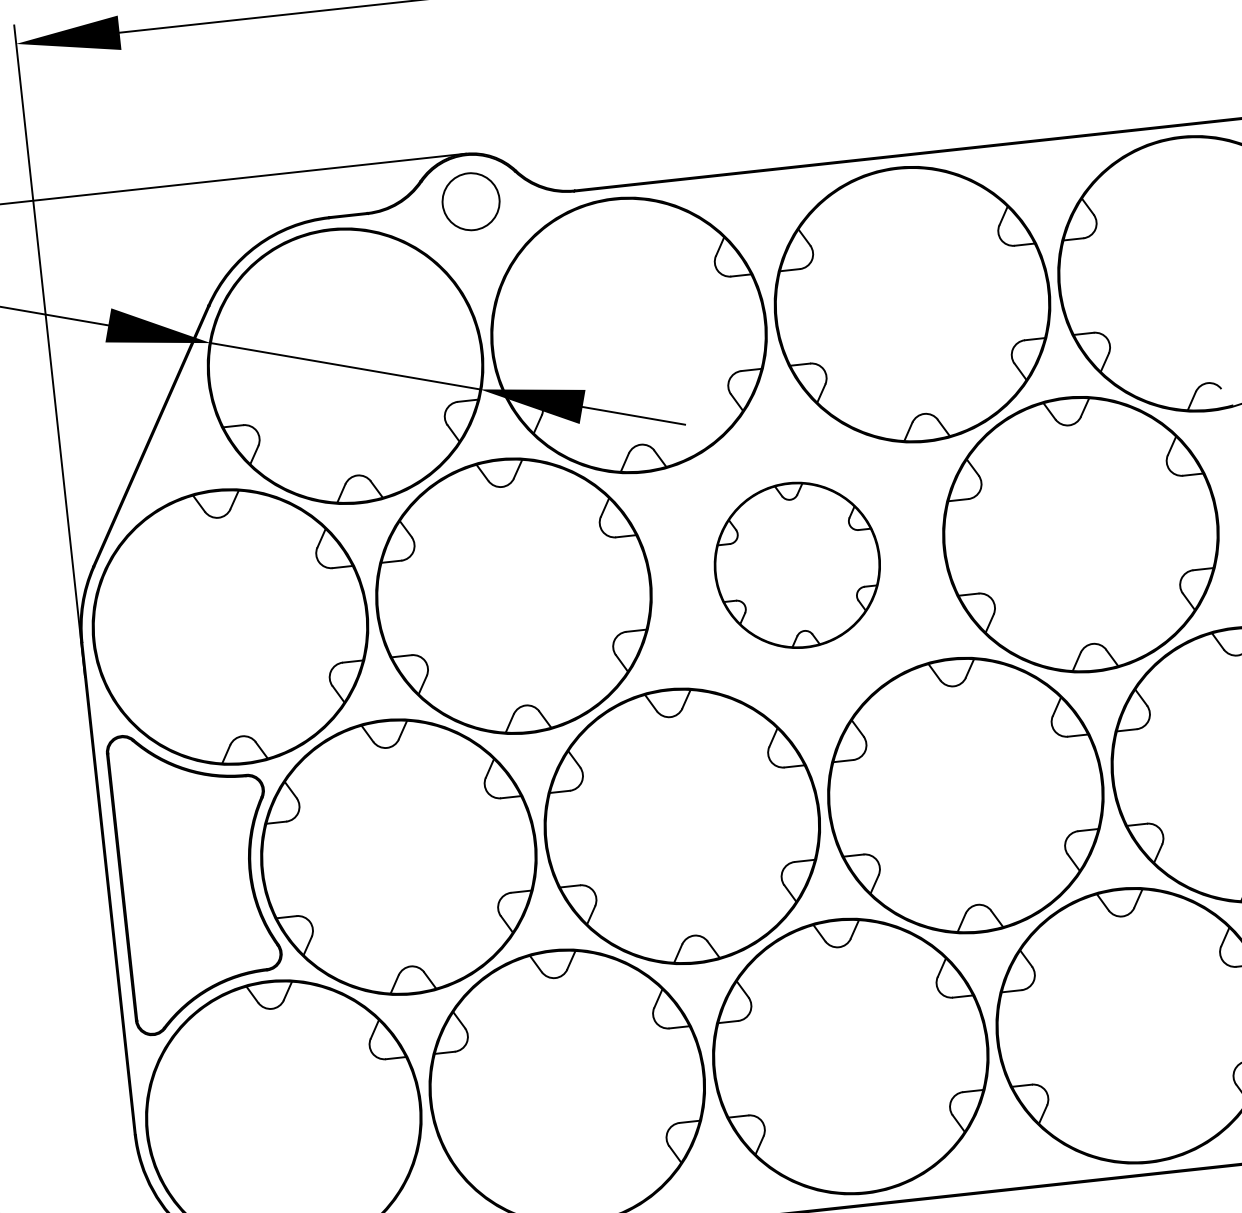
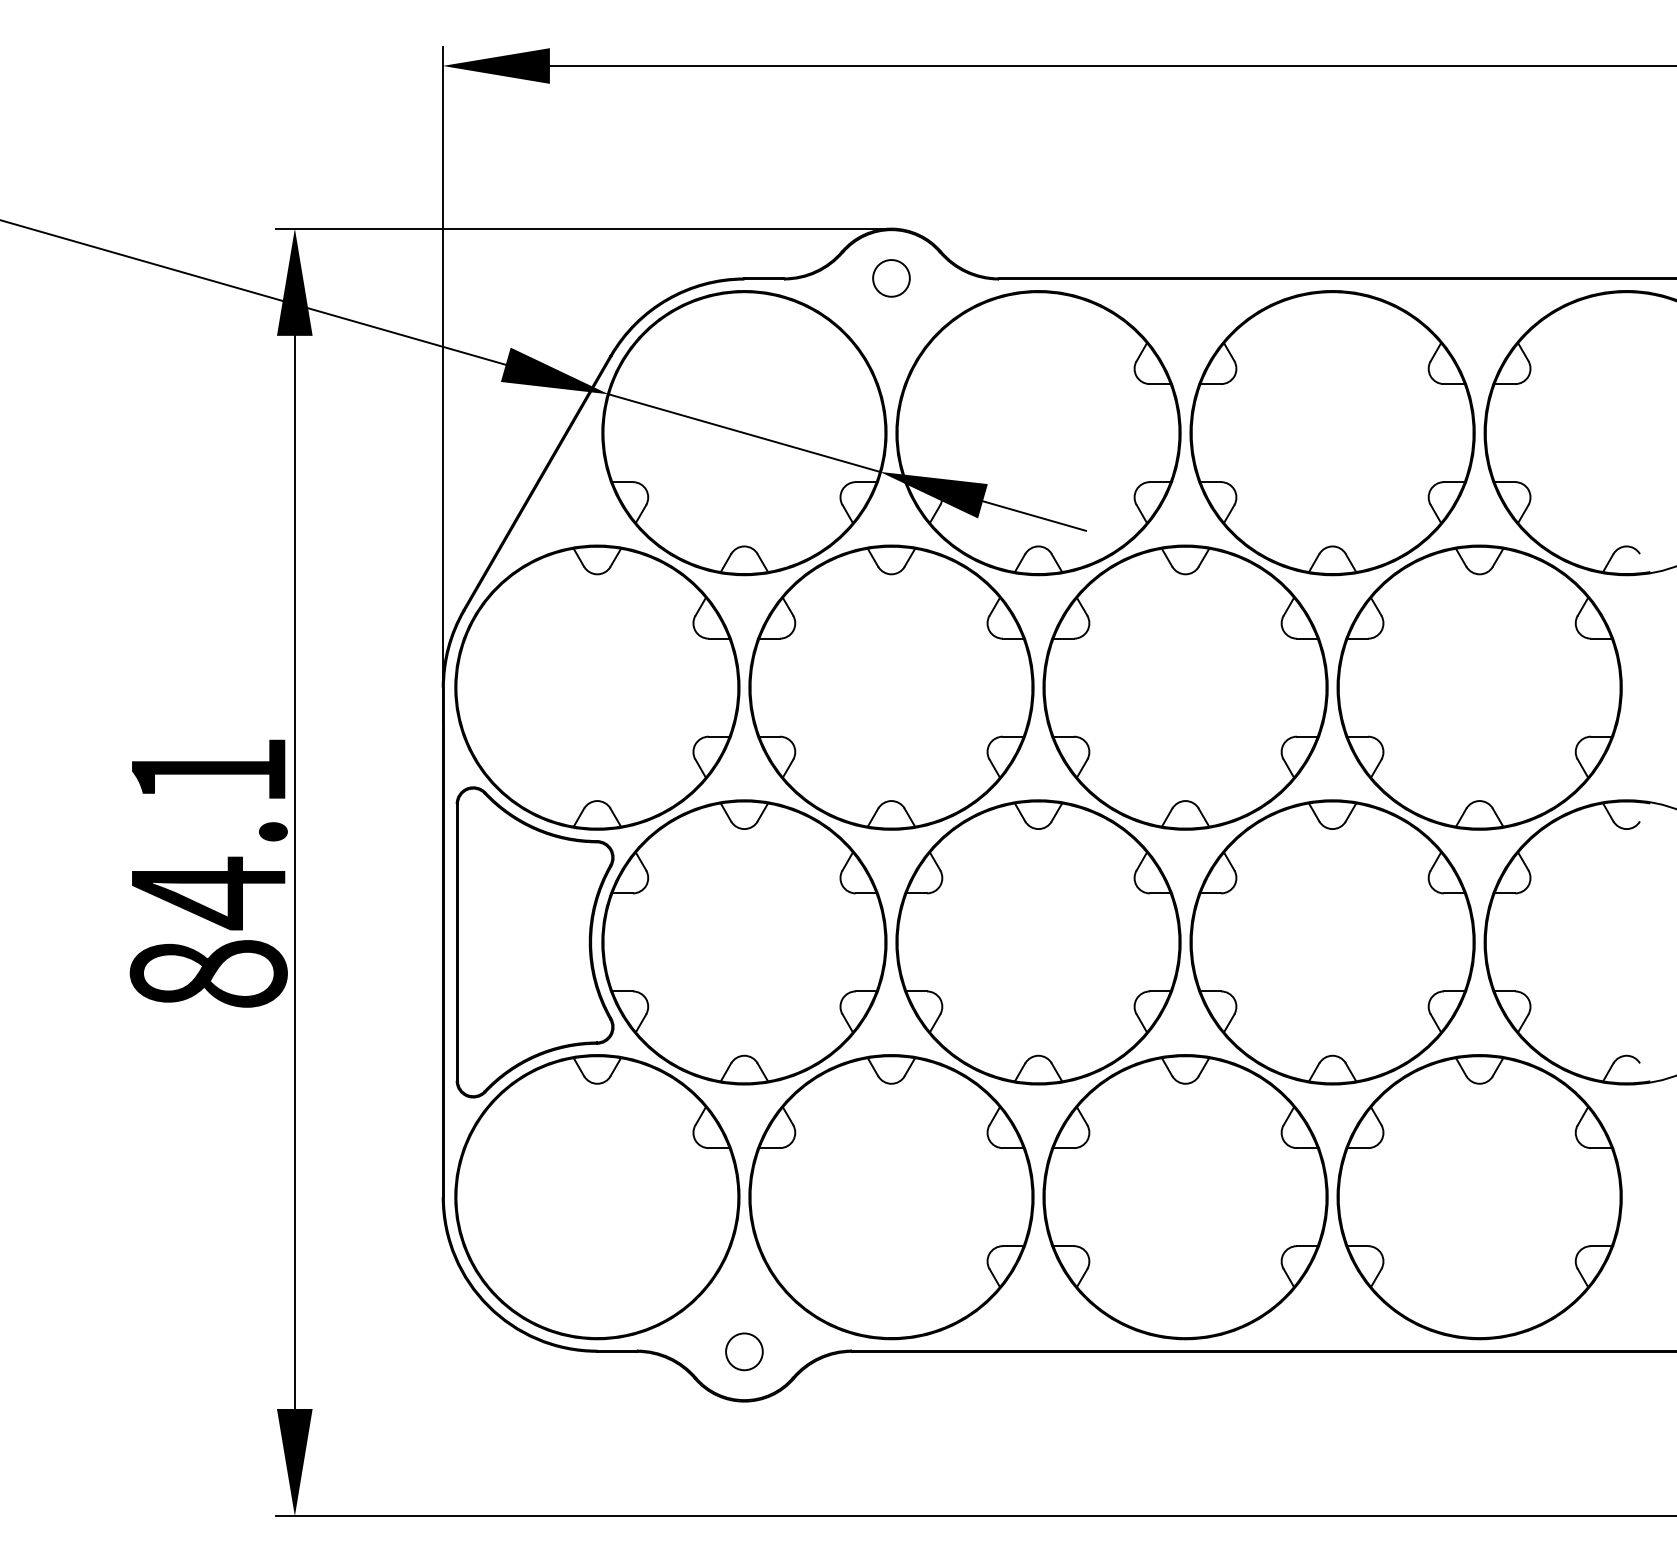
circle: (471, 201) -> (891, 278), size x0.62
part: (797, 565) -> (1185, 687), size x1.67

